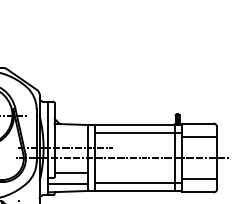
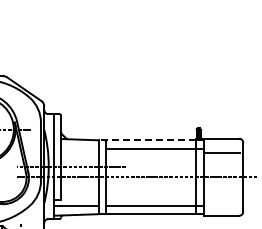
line: (131, 125) -> (147, 140), solid -> dashed
line: (71, 173) -> (80, 194), removed
line: (198, 179) -> (222, 201), removed

